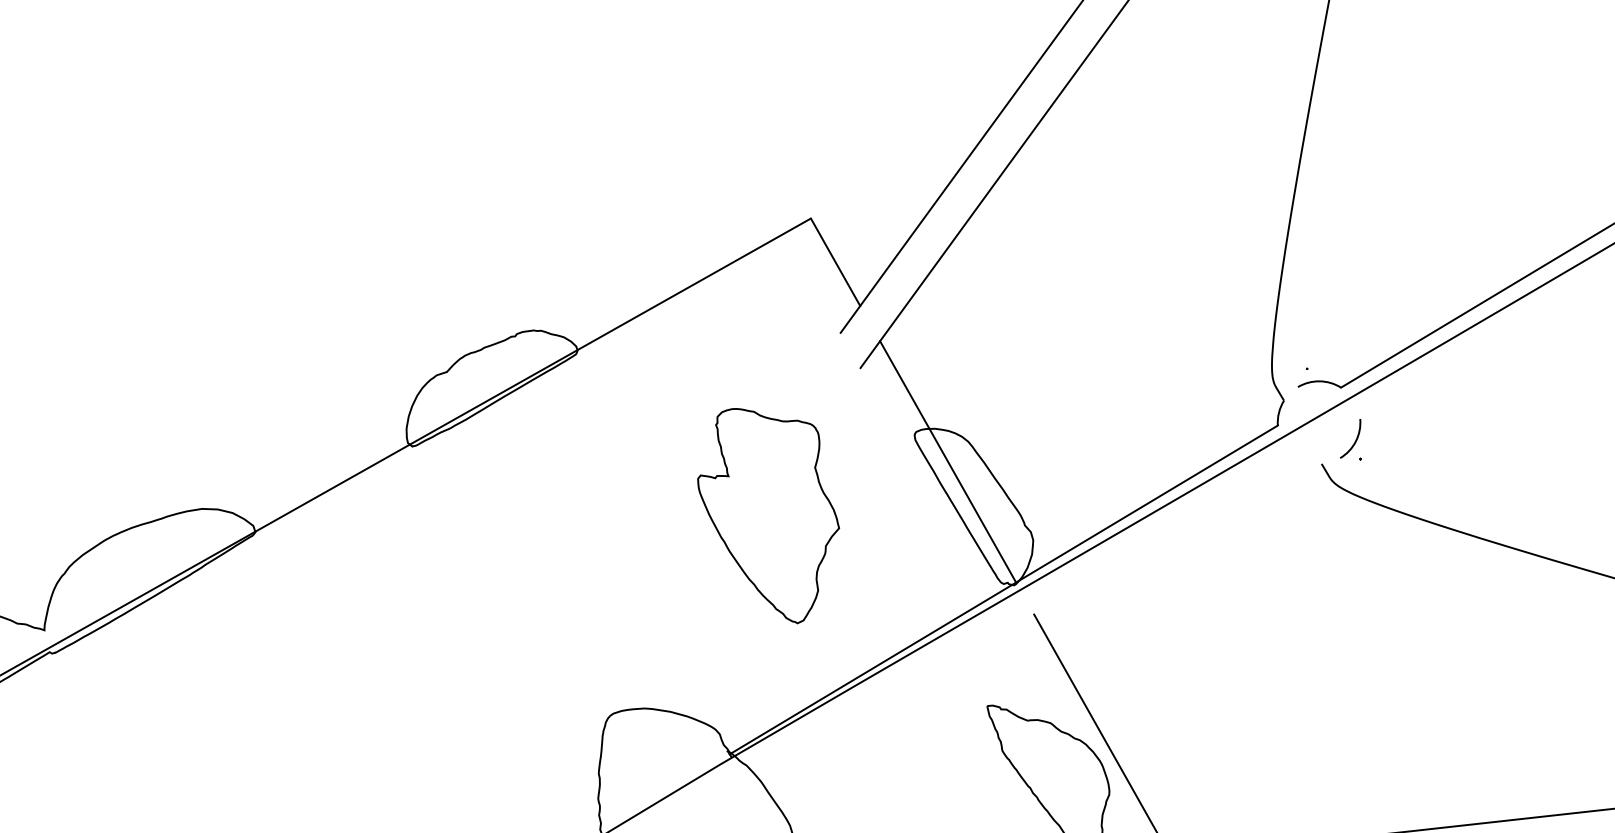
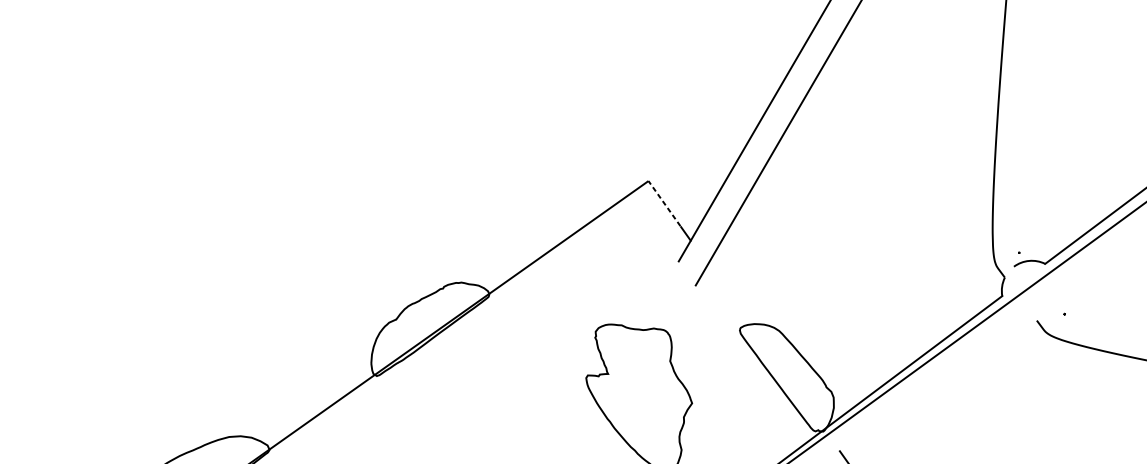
line: (829, 251) -> (664, 203), solid -> dashed
arc: (1354, 441) -> (1058, 301), removed
line: (948, 461) -> (766, 346), removed

